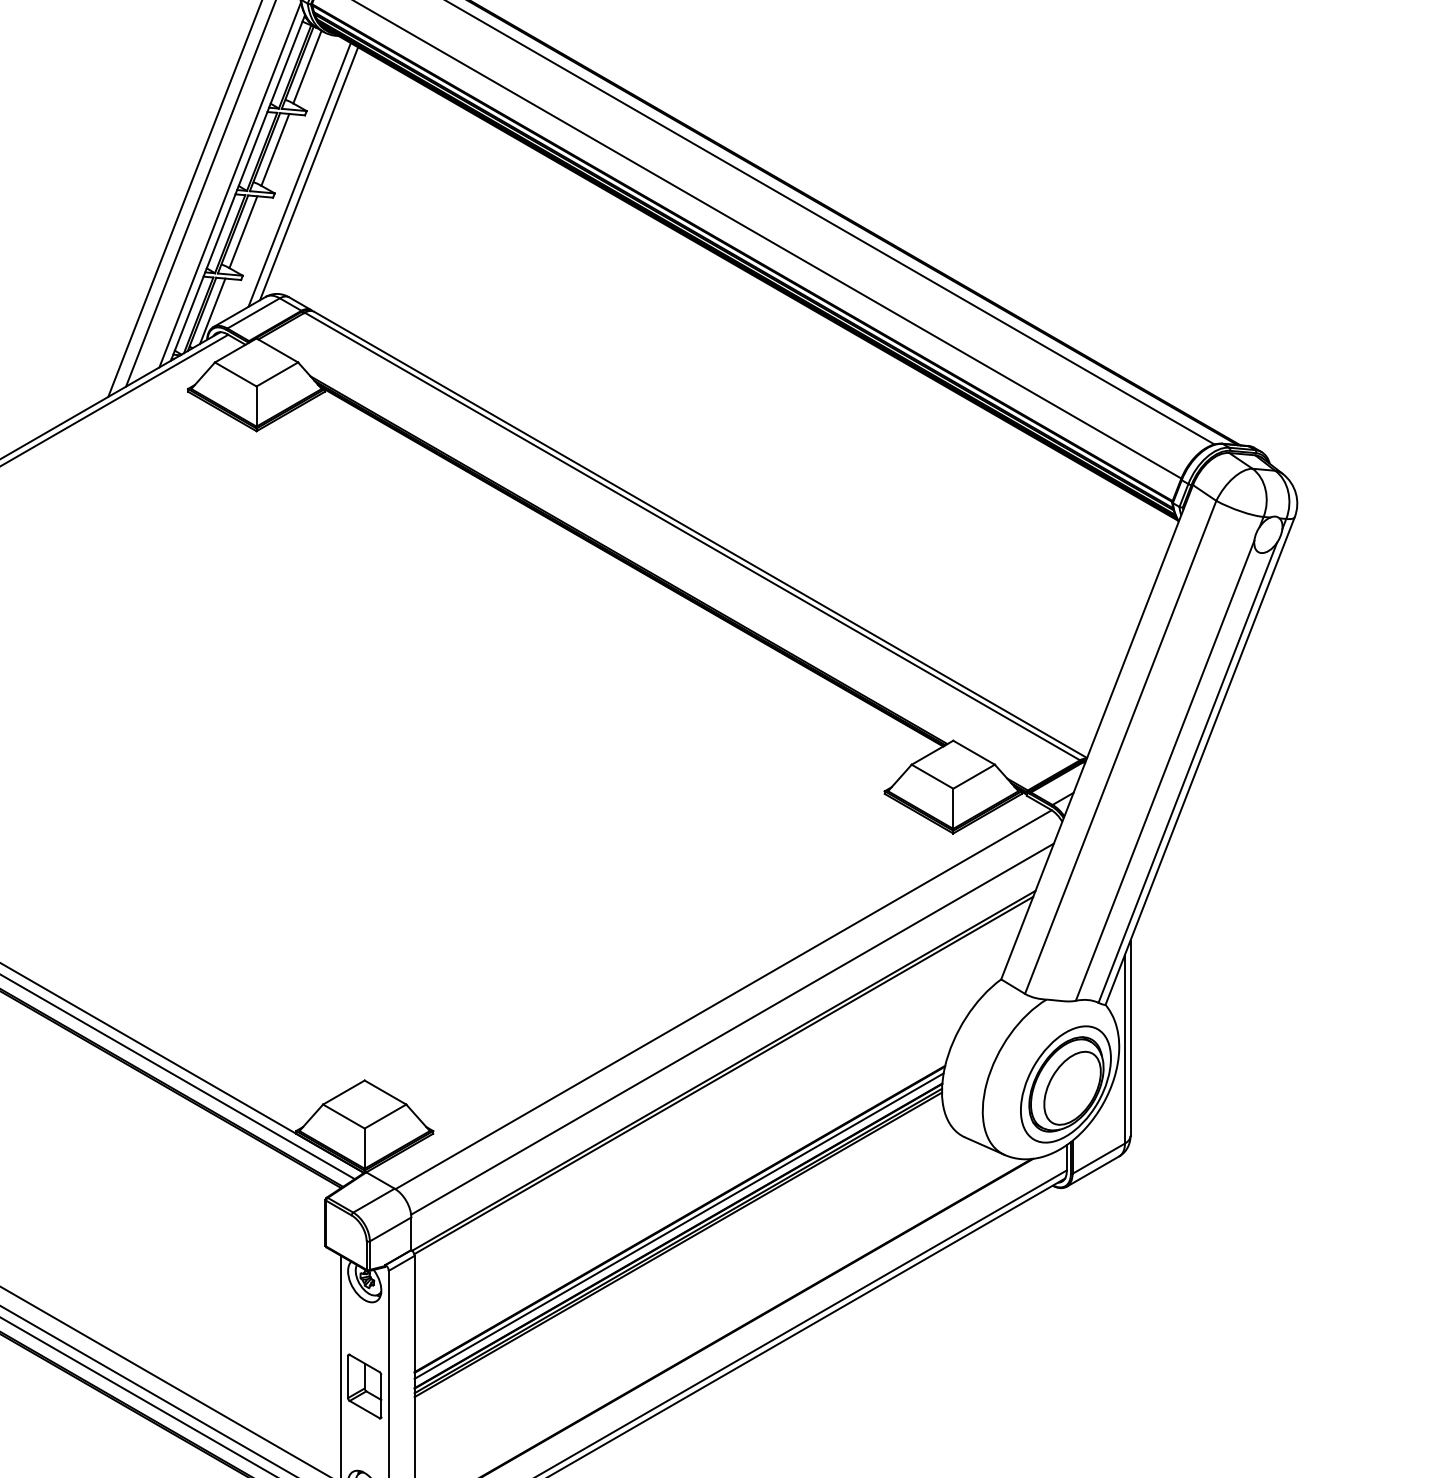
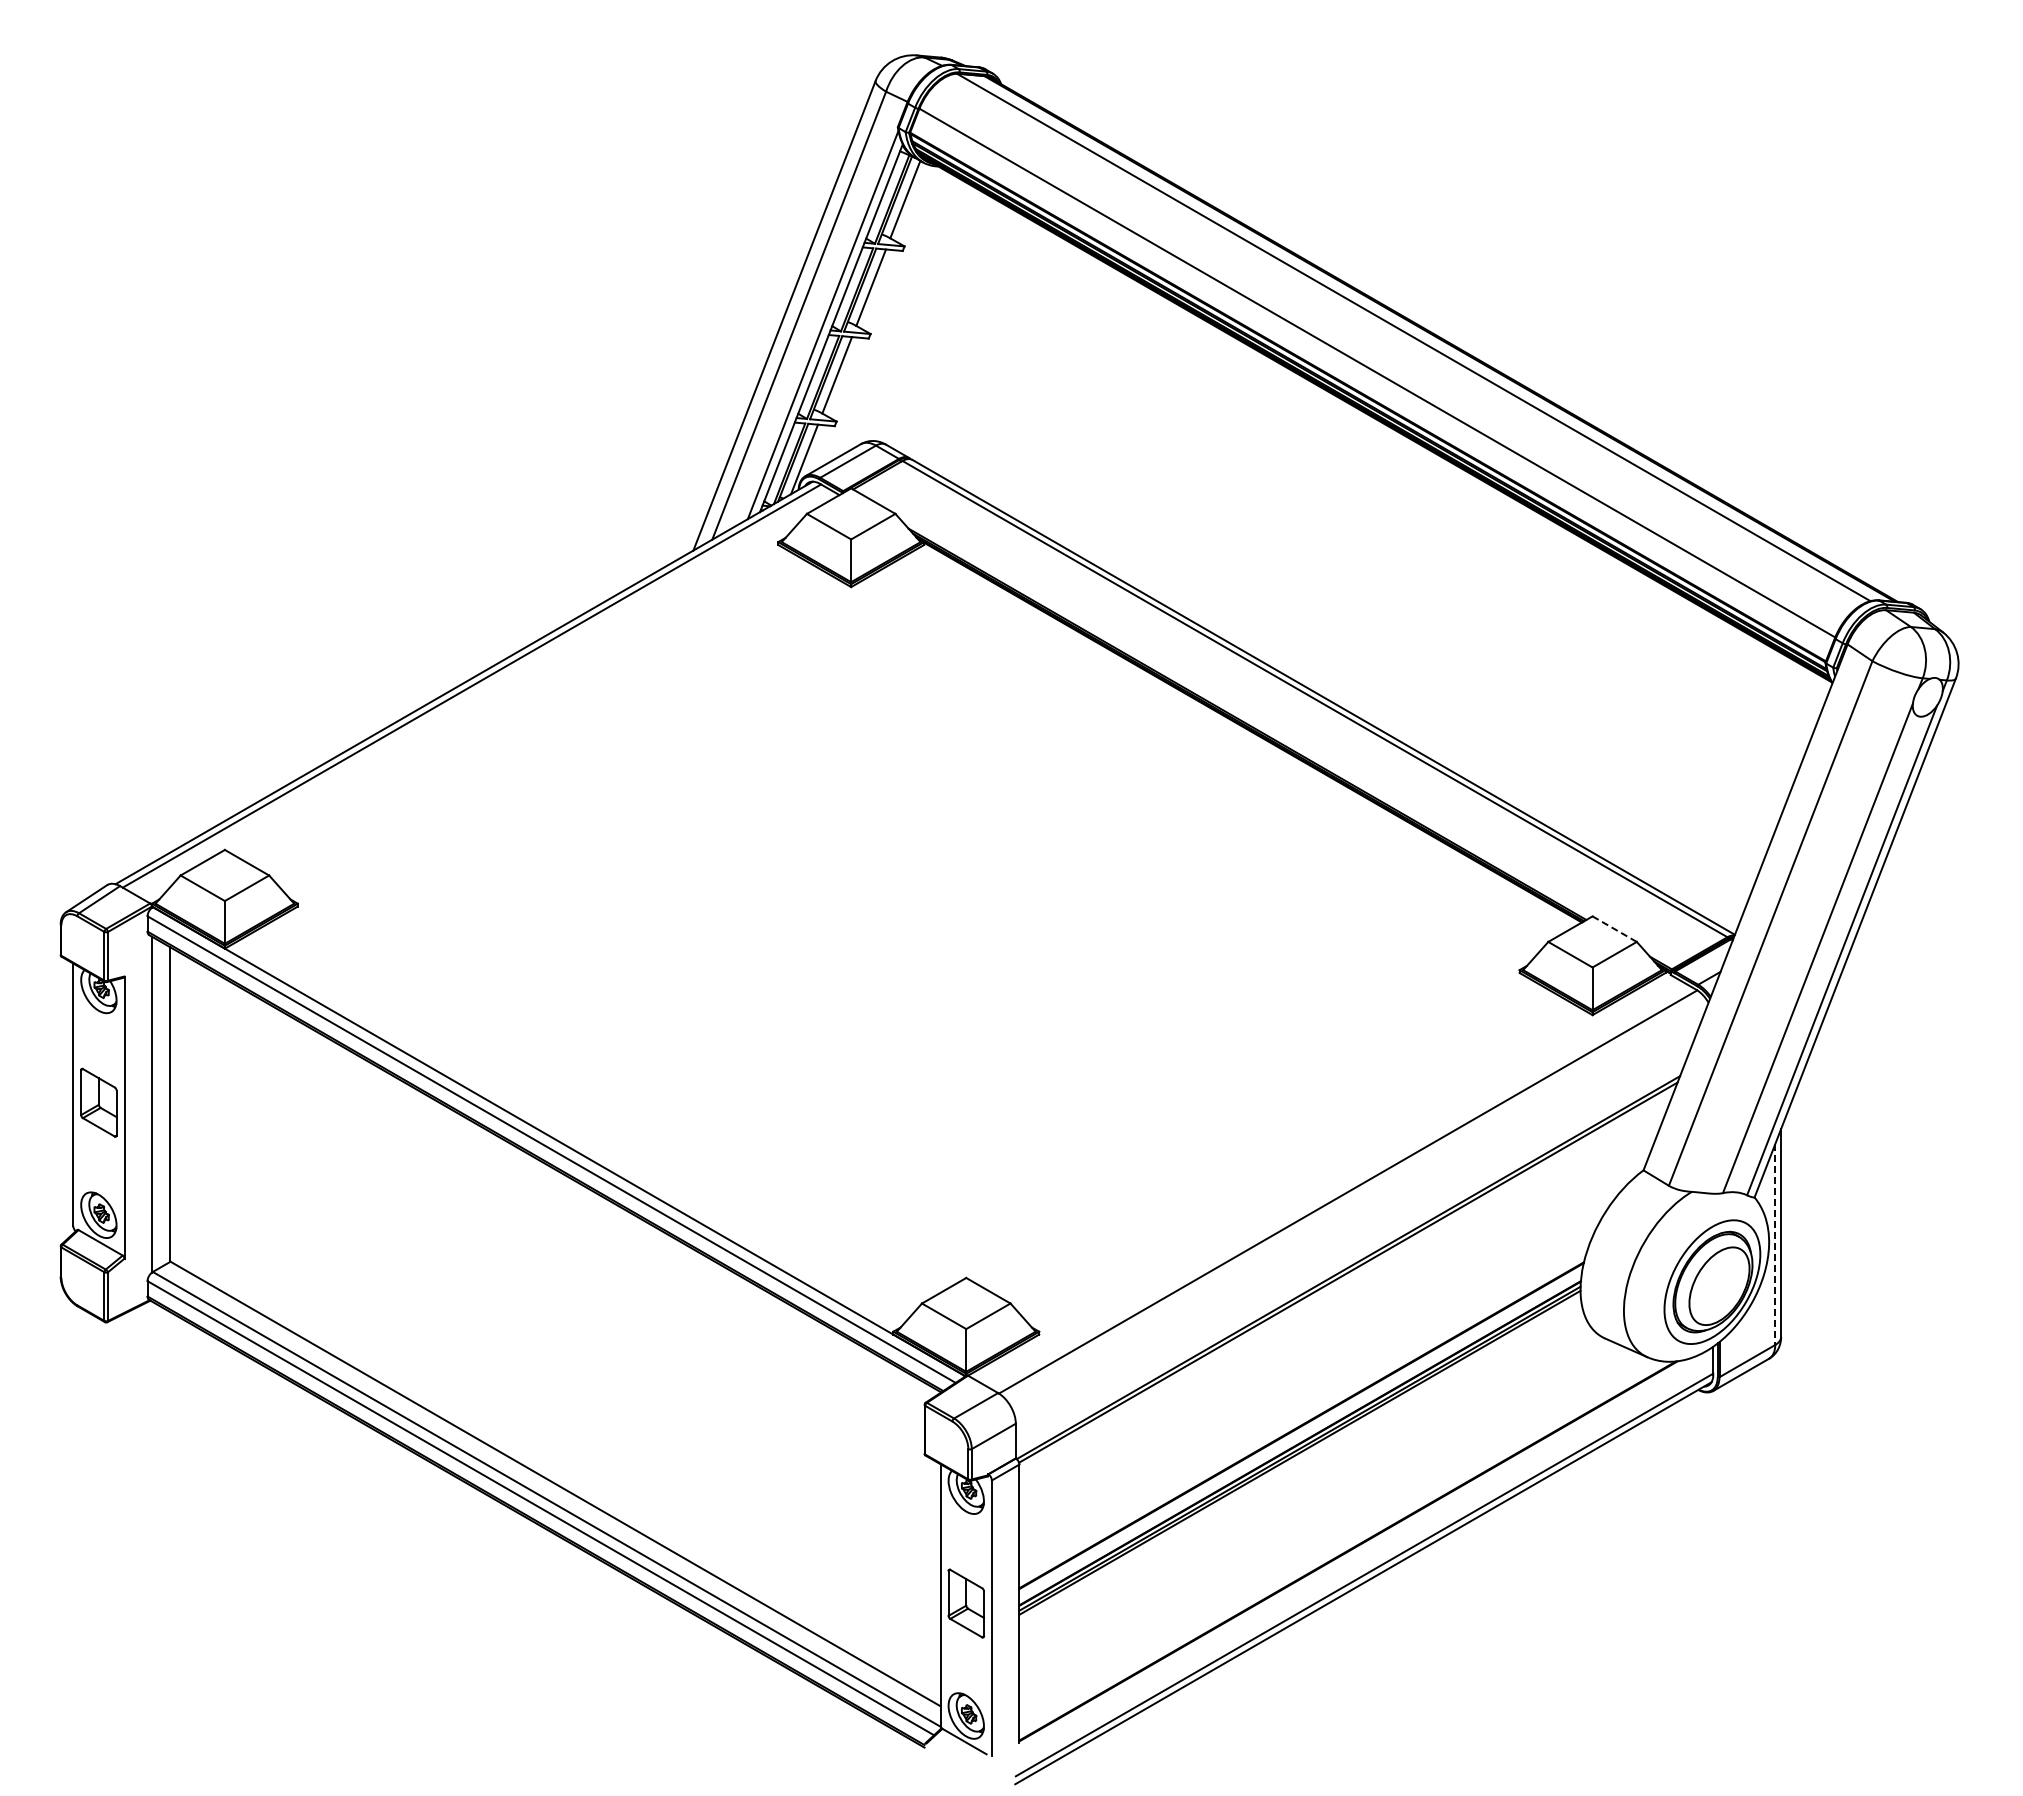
line: (308, 173) -> (906, 312), removed
line: (299, 175) -> (896, 314), removed
line: (973, 753) -> (1614, 929), solid -> dashed
line: (732, 1028) -> (1357, 1222), removed
line: (1125, 1050) -> (1775, 1245), solid -> dashed
line: (678, 1225) -> (1300, 1432), removed

